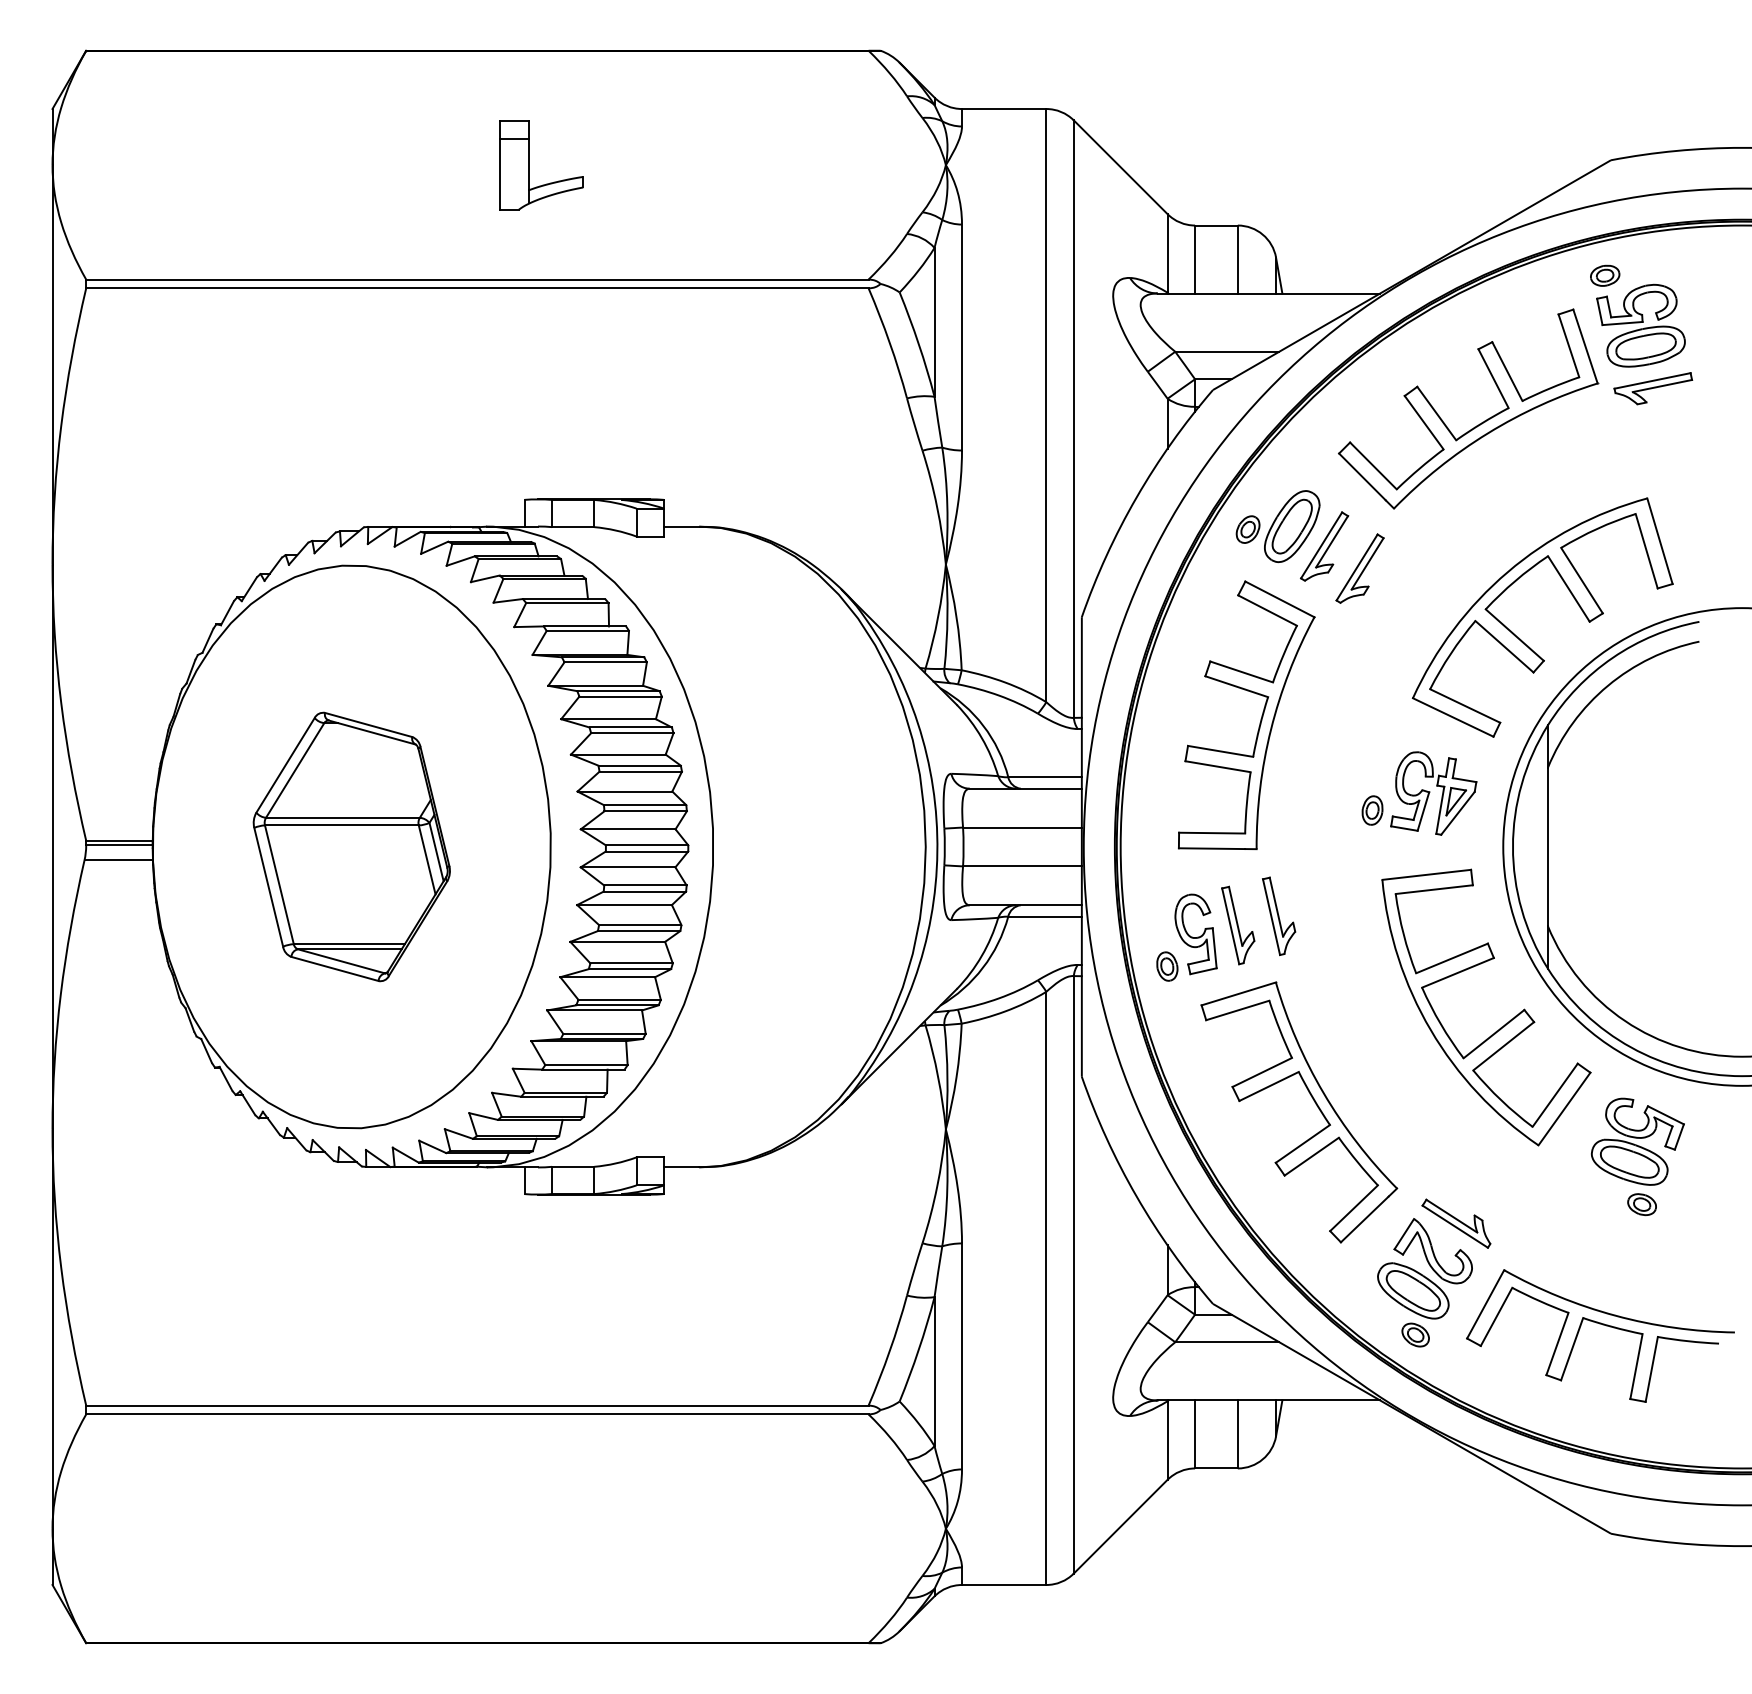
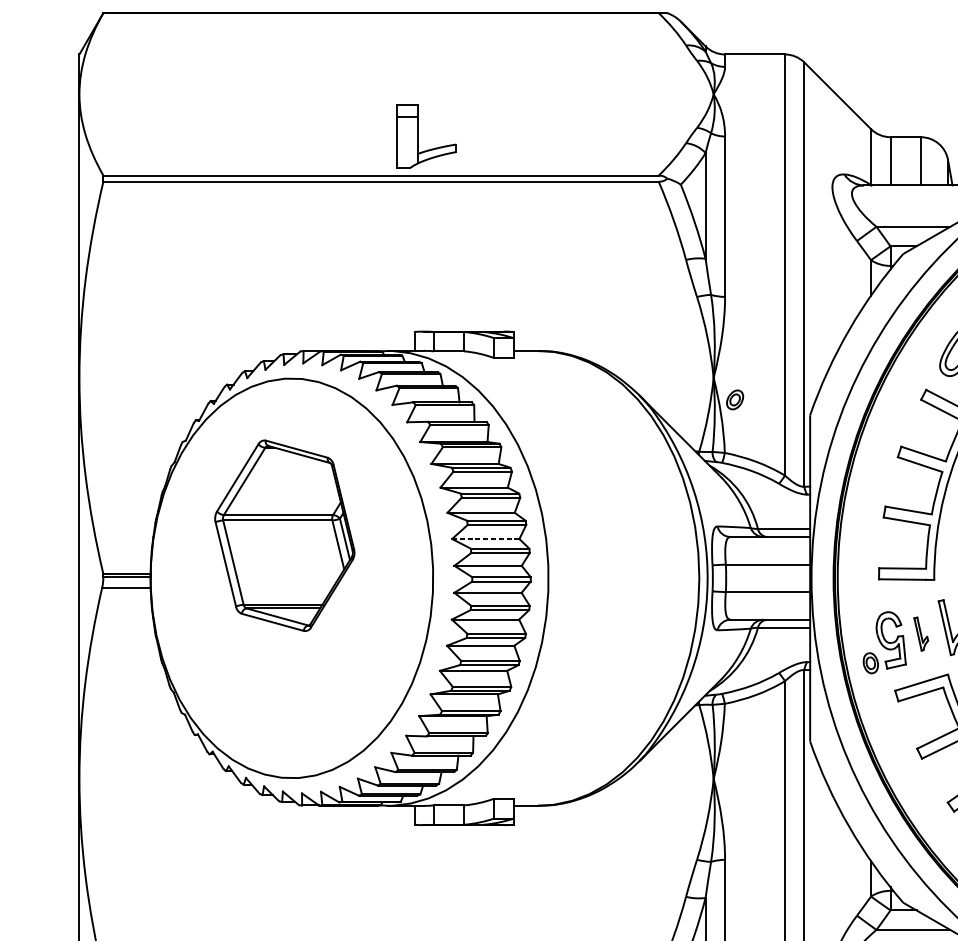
part: (529, 165) -> (418, 136), moved
part: (1247, 529) -> (734, 399), moved
line: (624, 791) -> (485, 538), solid -> dashed
part: (351, 846) -> (284, 535), moved
part: (1238, 925) -> (921, 634), size x0.6

